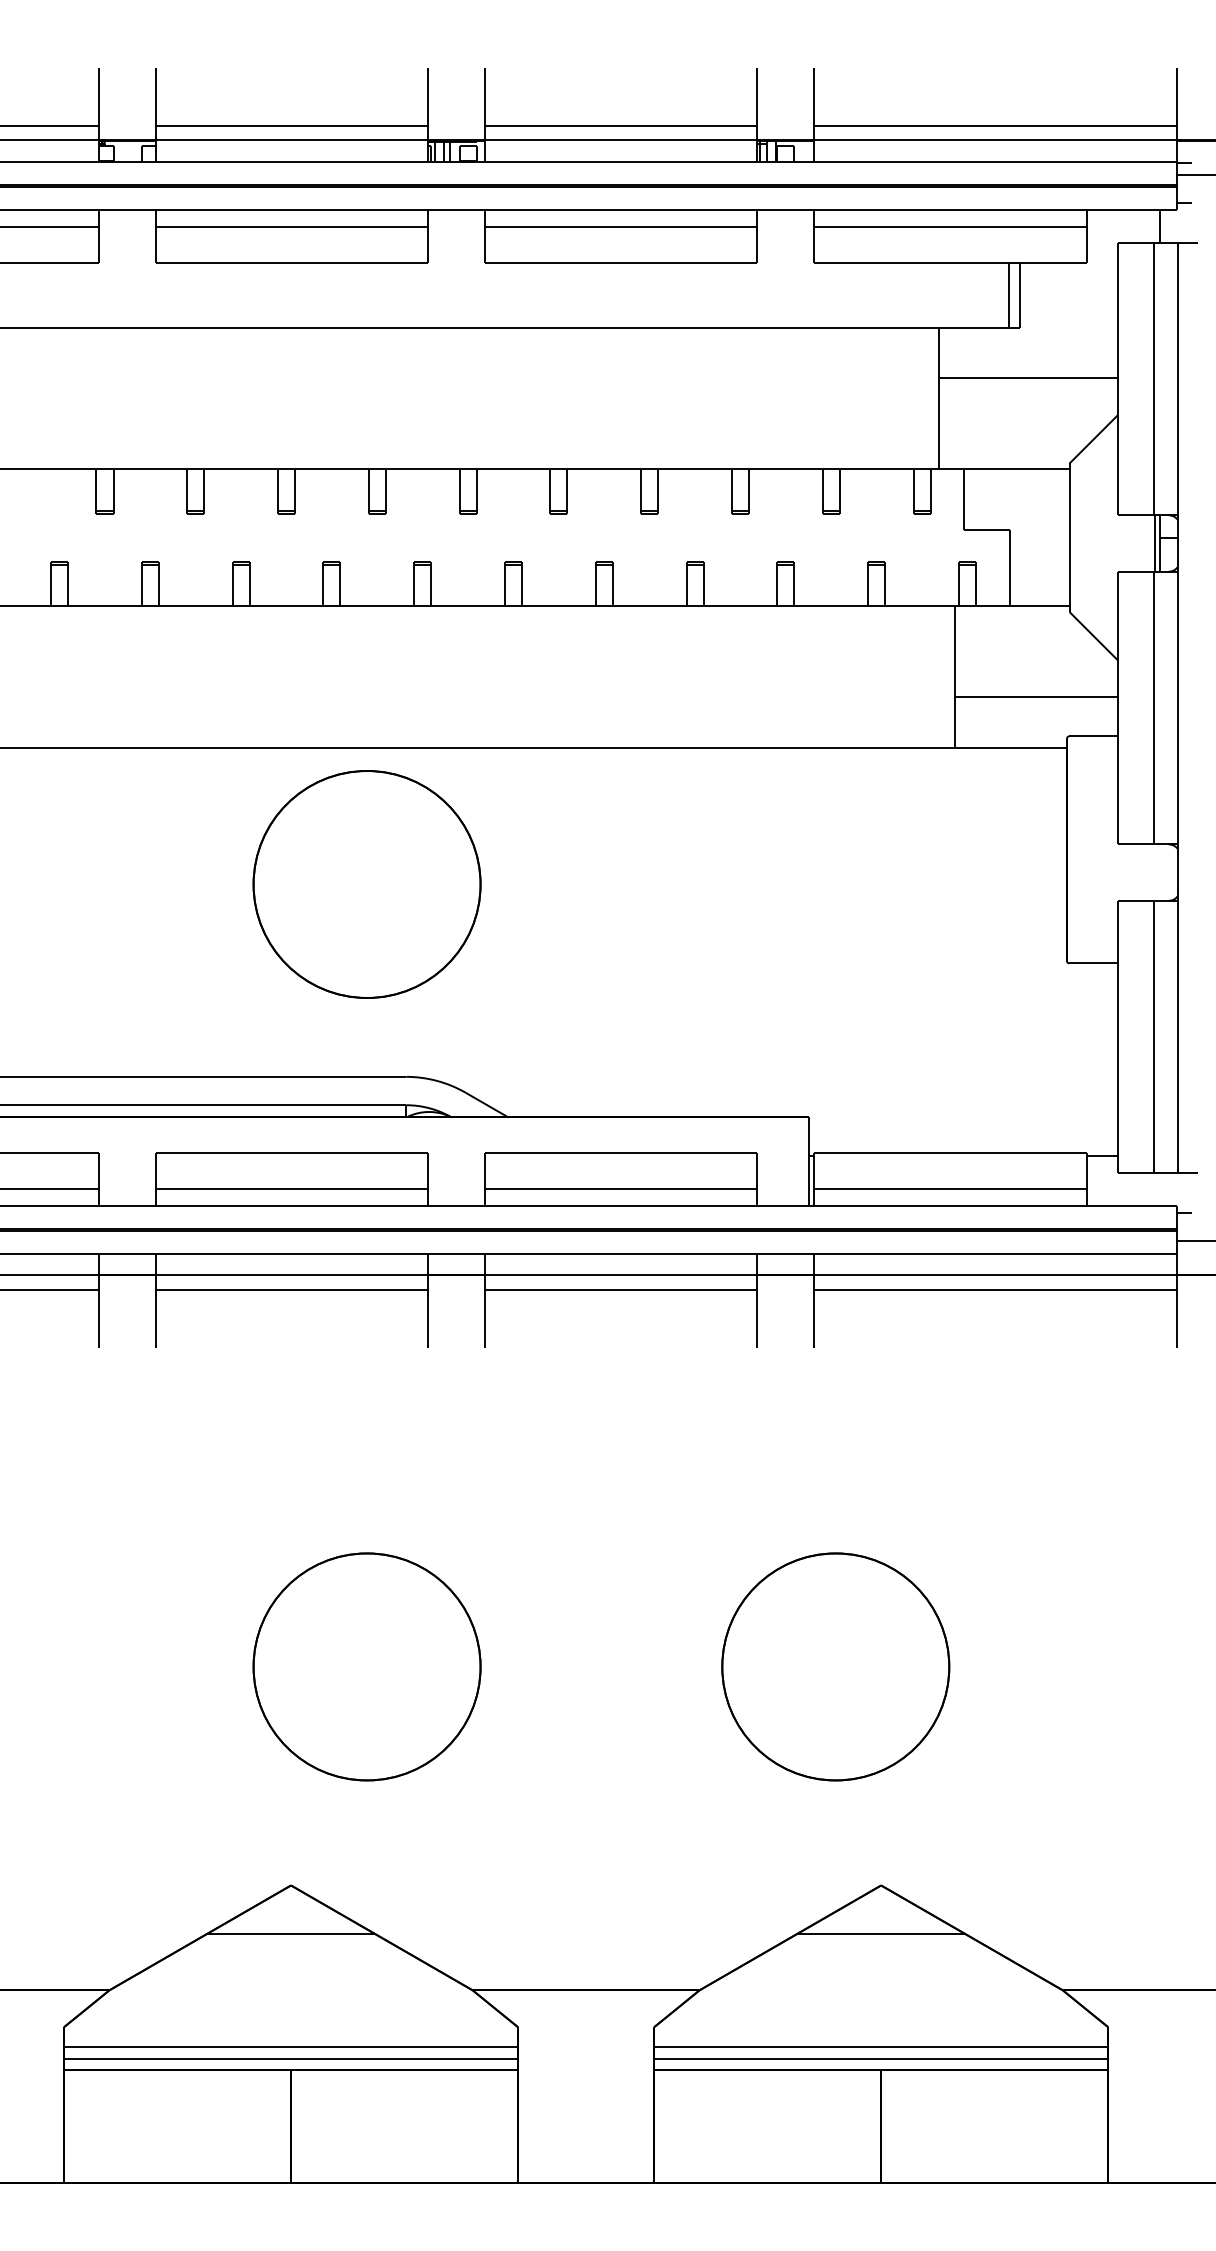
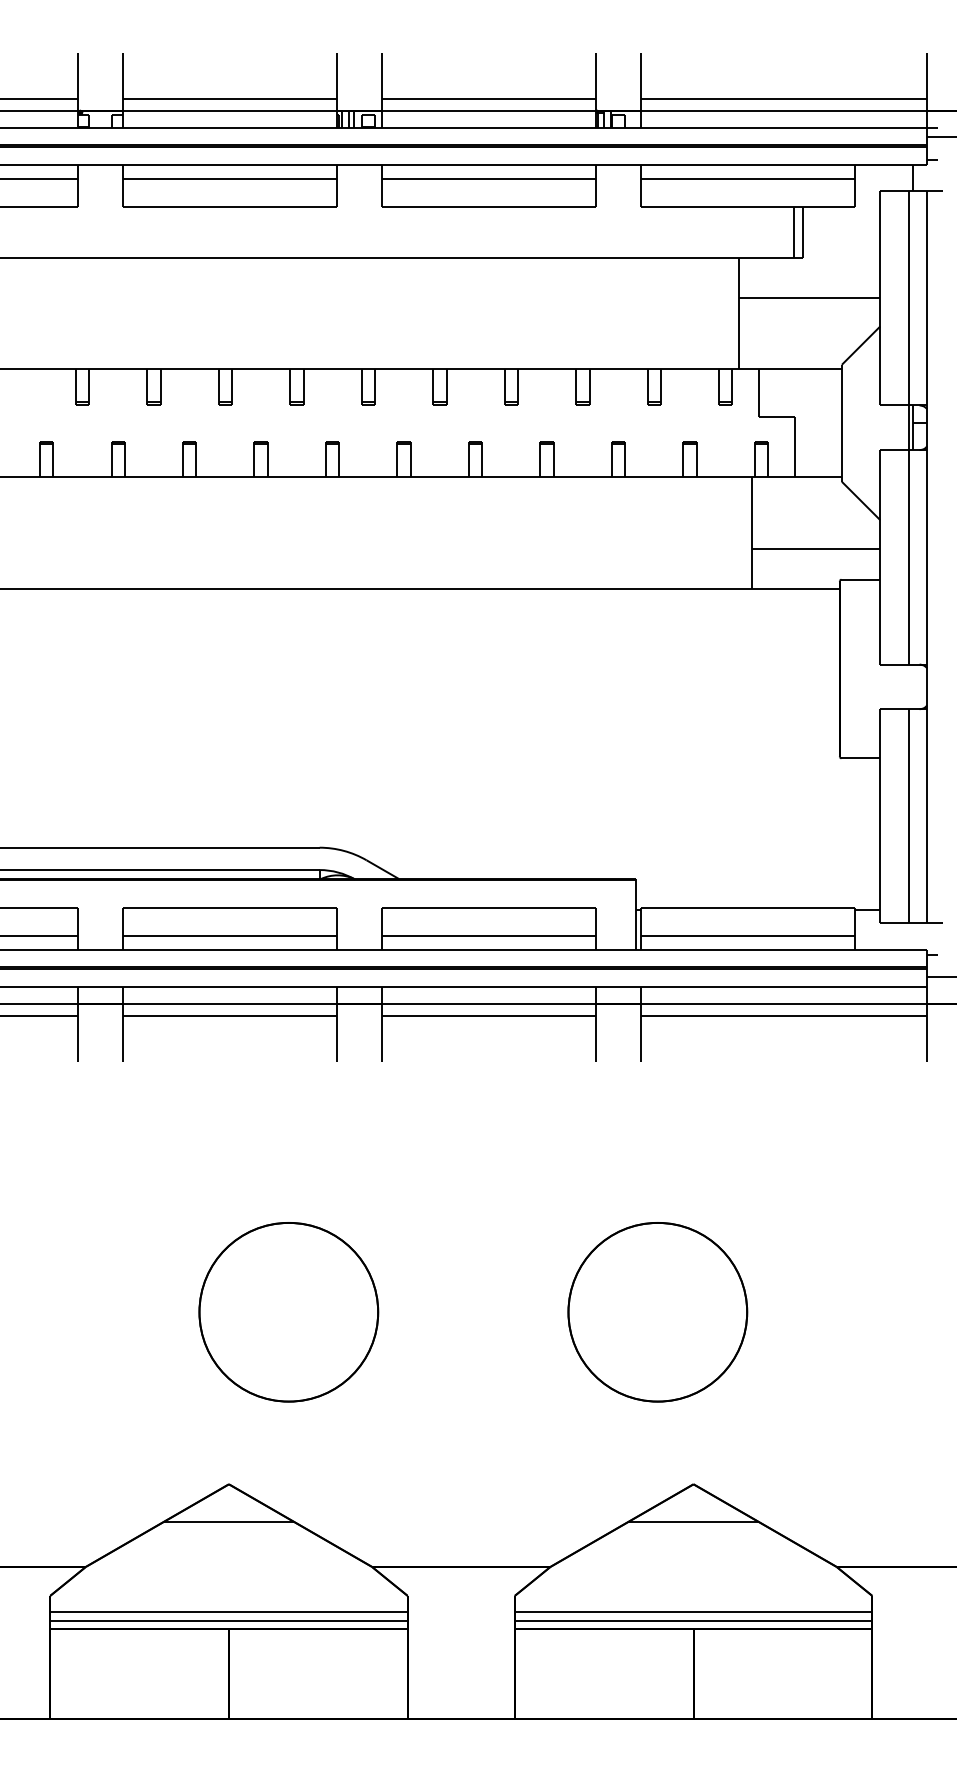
part: (366, 884) -> (288, 696), removed

